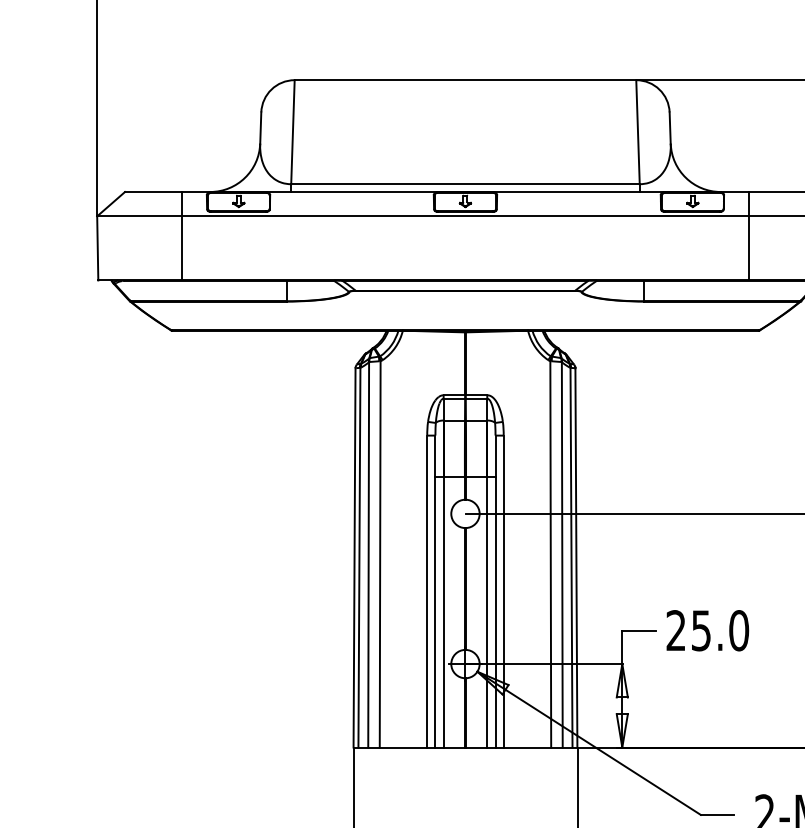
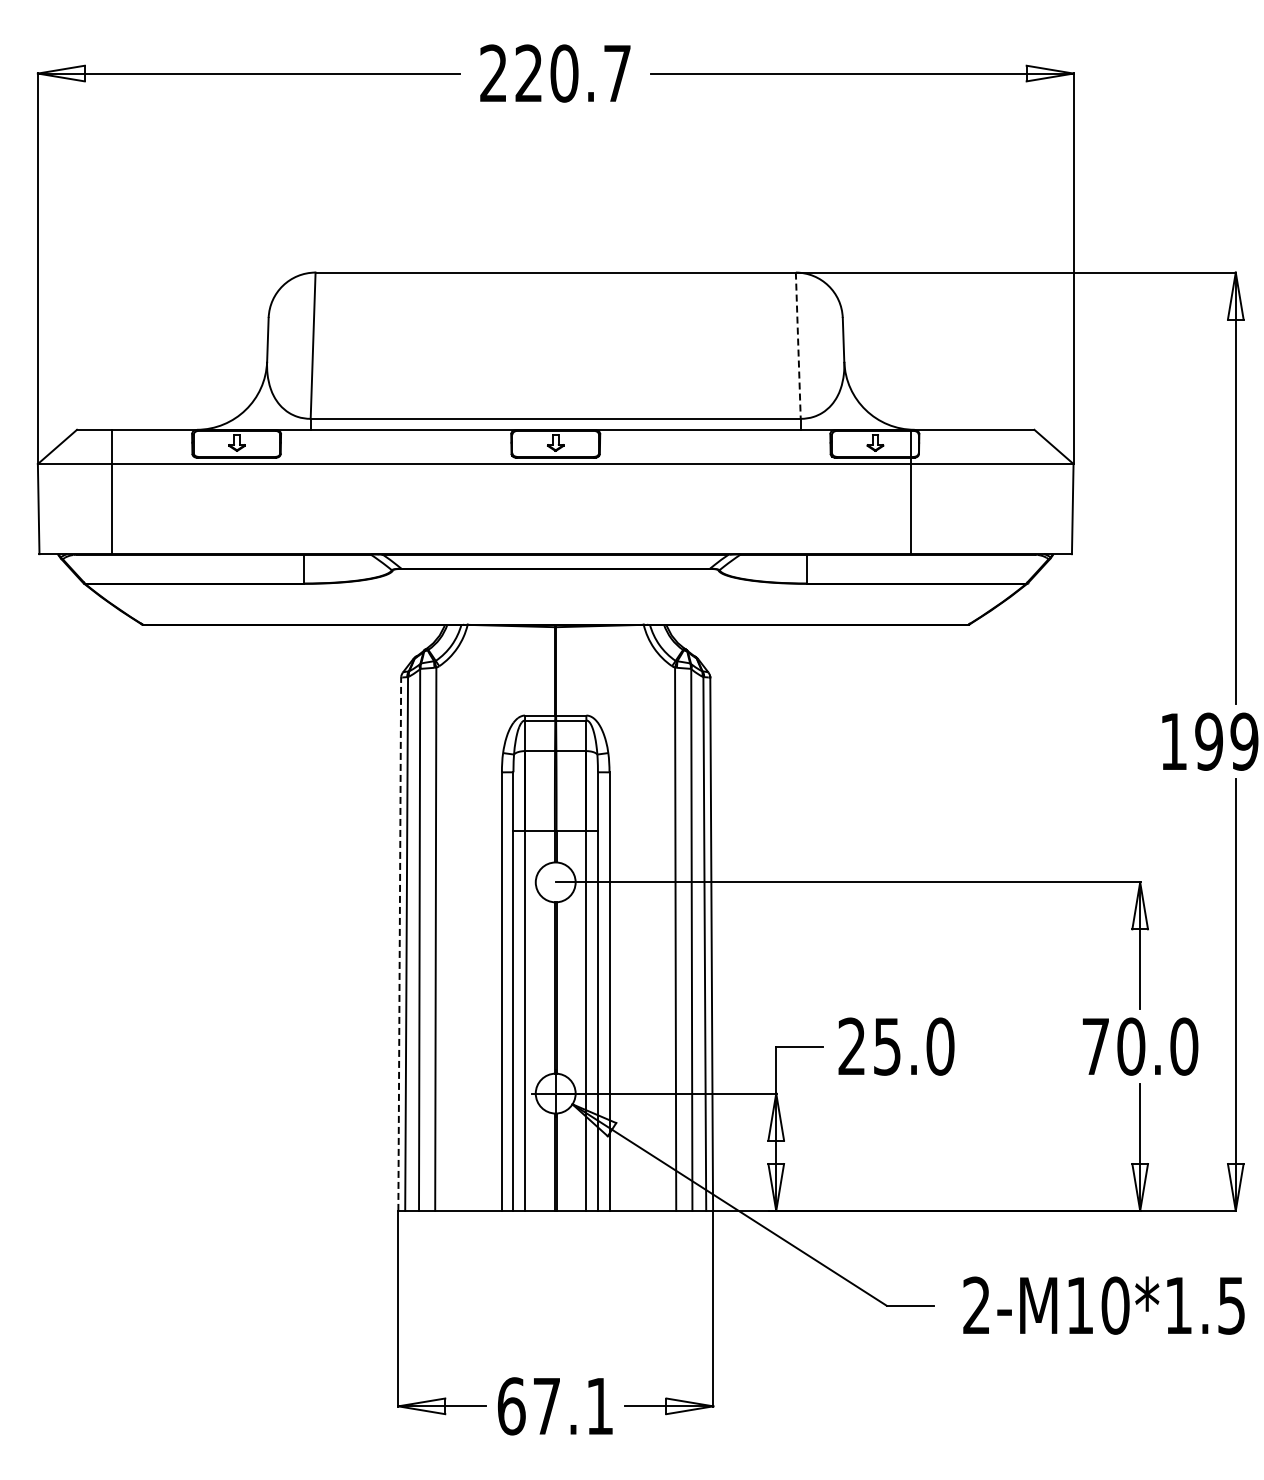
line: (638, 132) -> (798, 346), solid -> dashed
line: (181, 235) -> (111, 491), moved
line: (749, 235) -> (910, 491), moved
line: (354, 558) -> (399, 944), solid -> dashed

